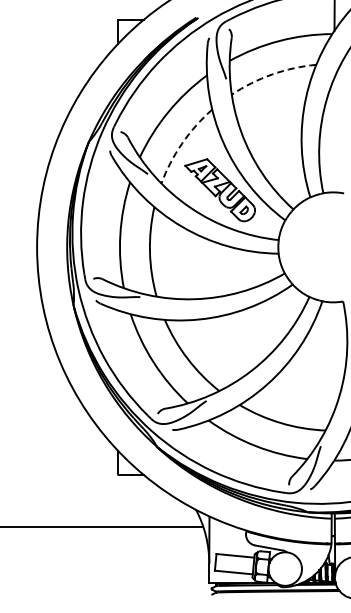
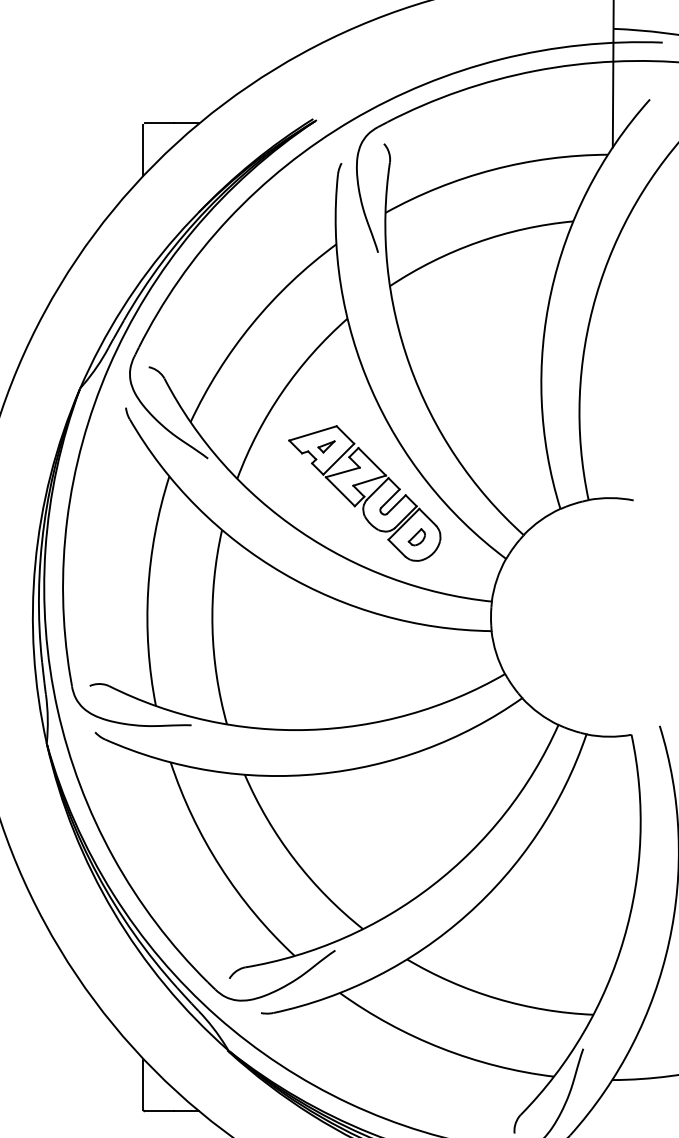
arc: (272, 74) -> (478, 242), dashed -> solid
arc: (182, 143) -> (283, 392), dashed -> solid

